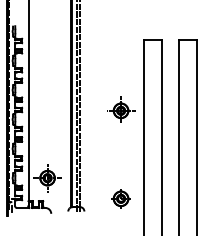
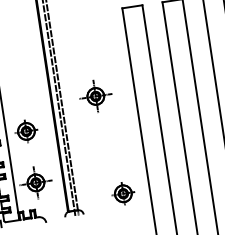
part: (121, 109) -> (96, 94), moved
part: (45, 132) -> (25, 131), added

